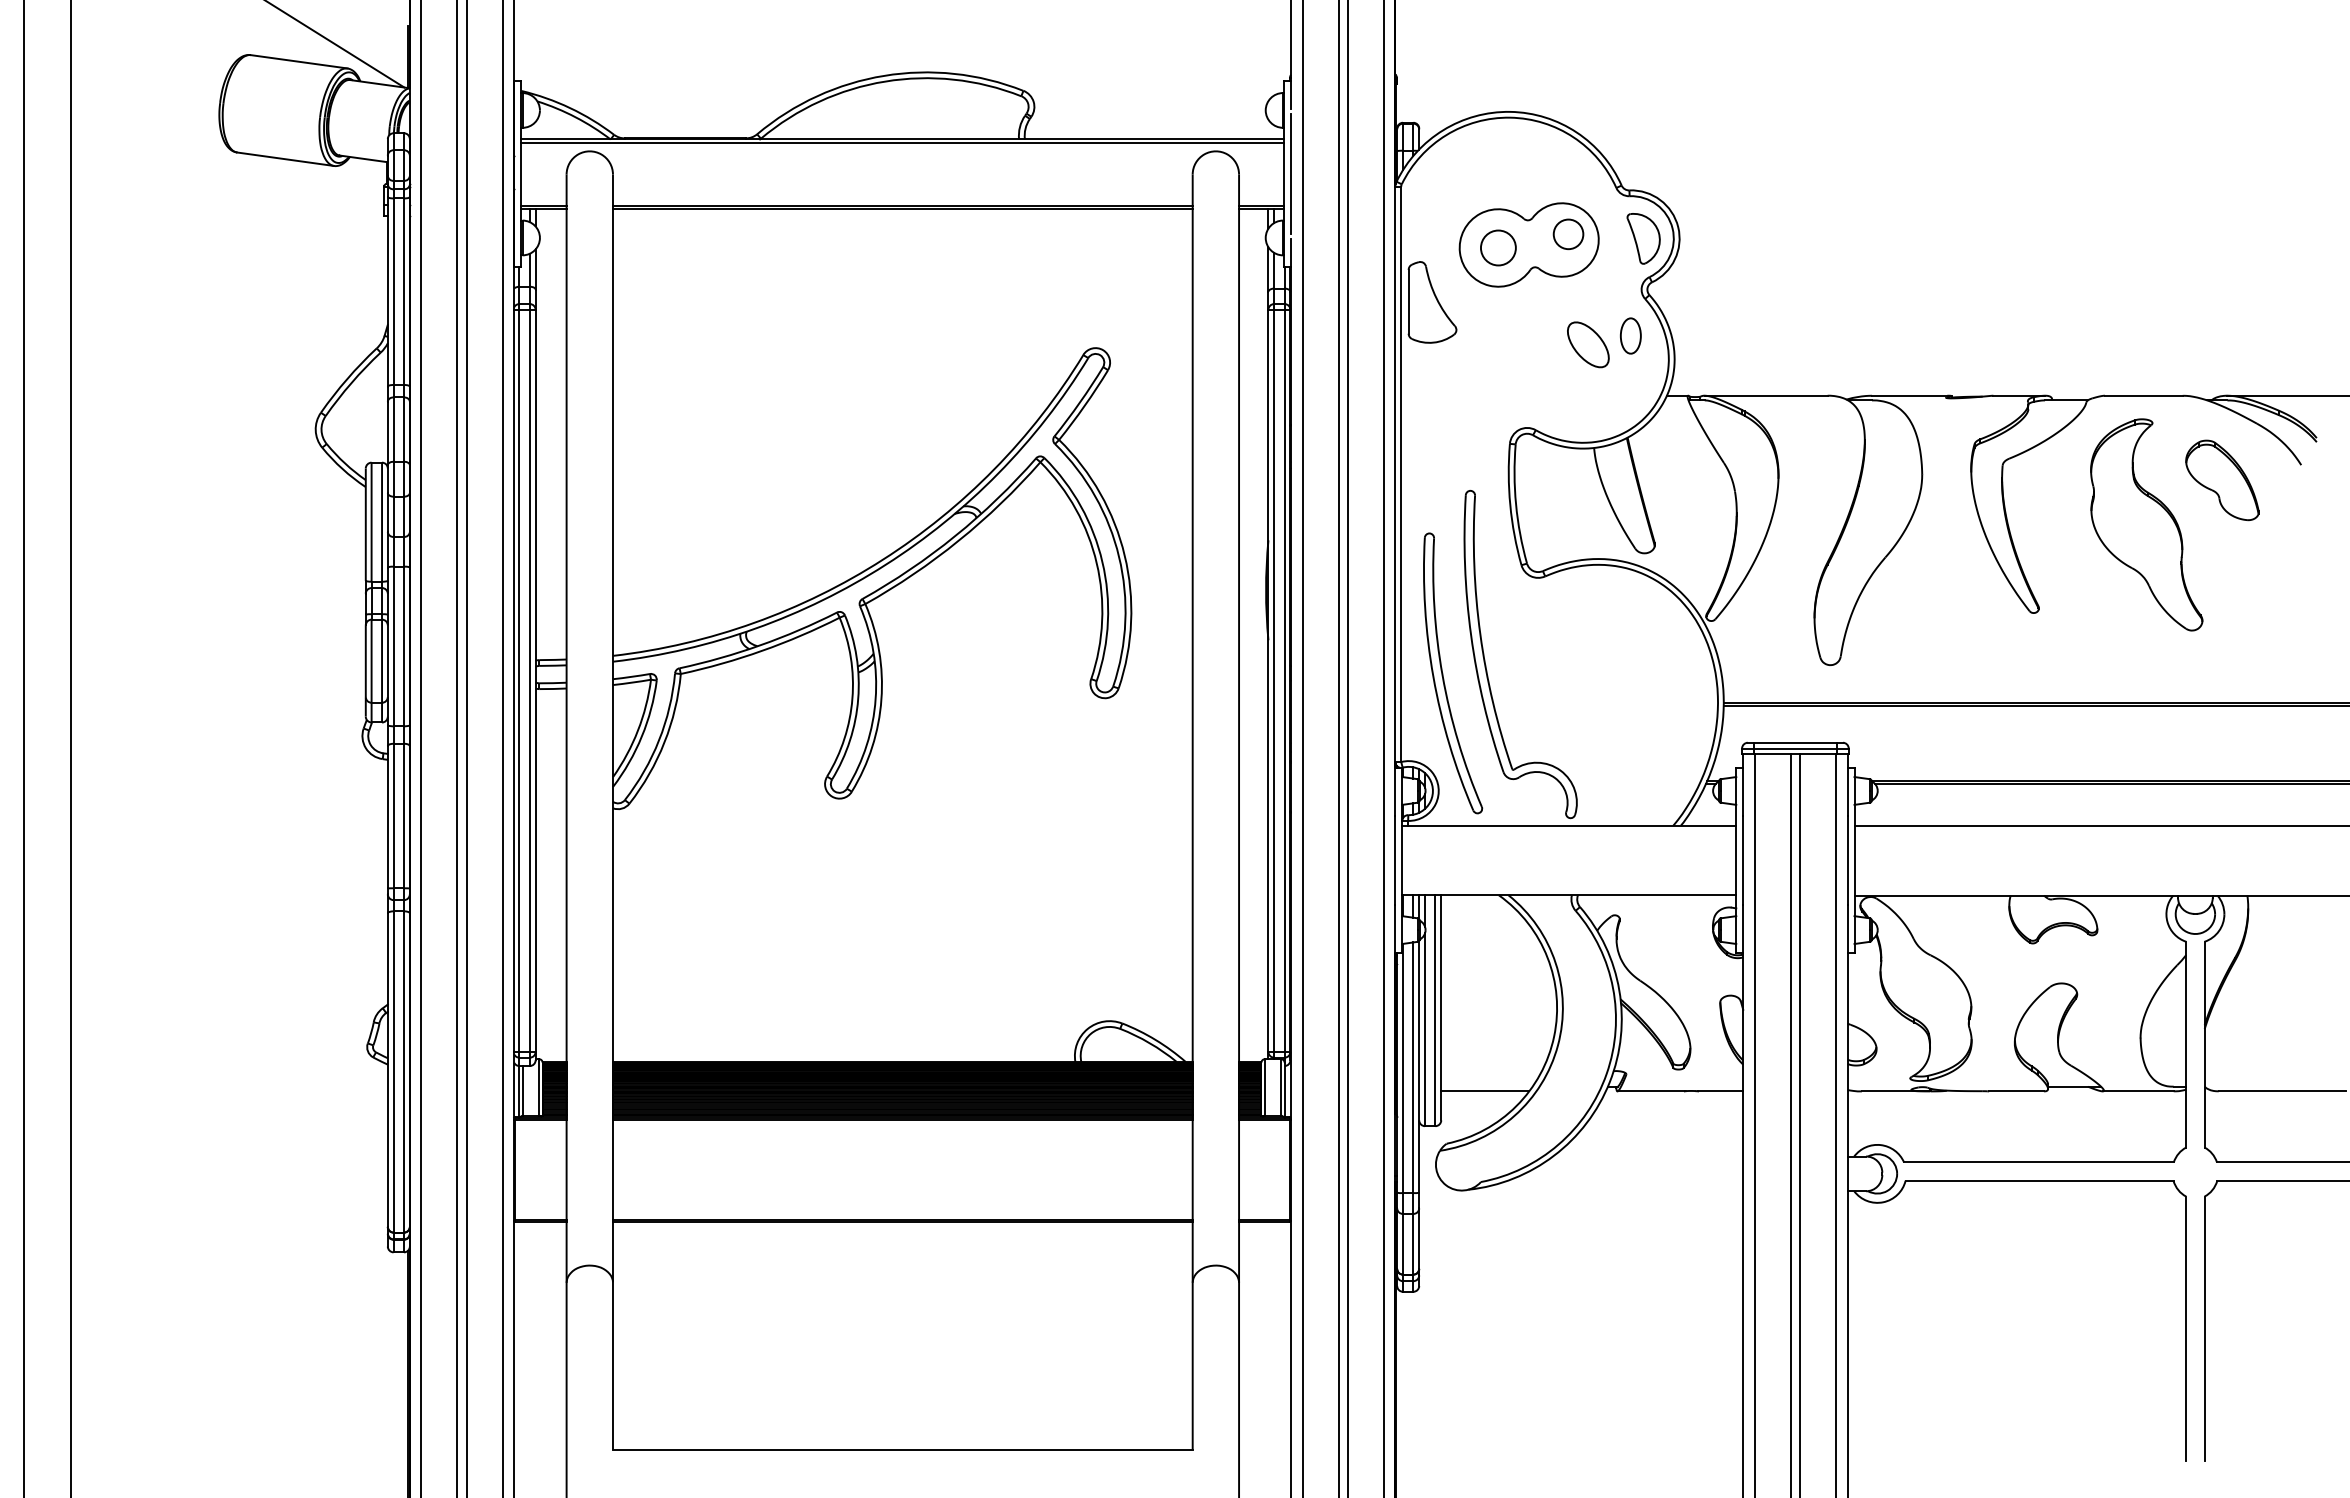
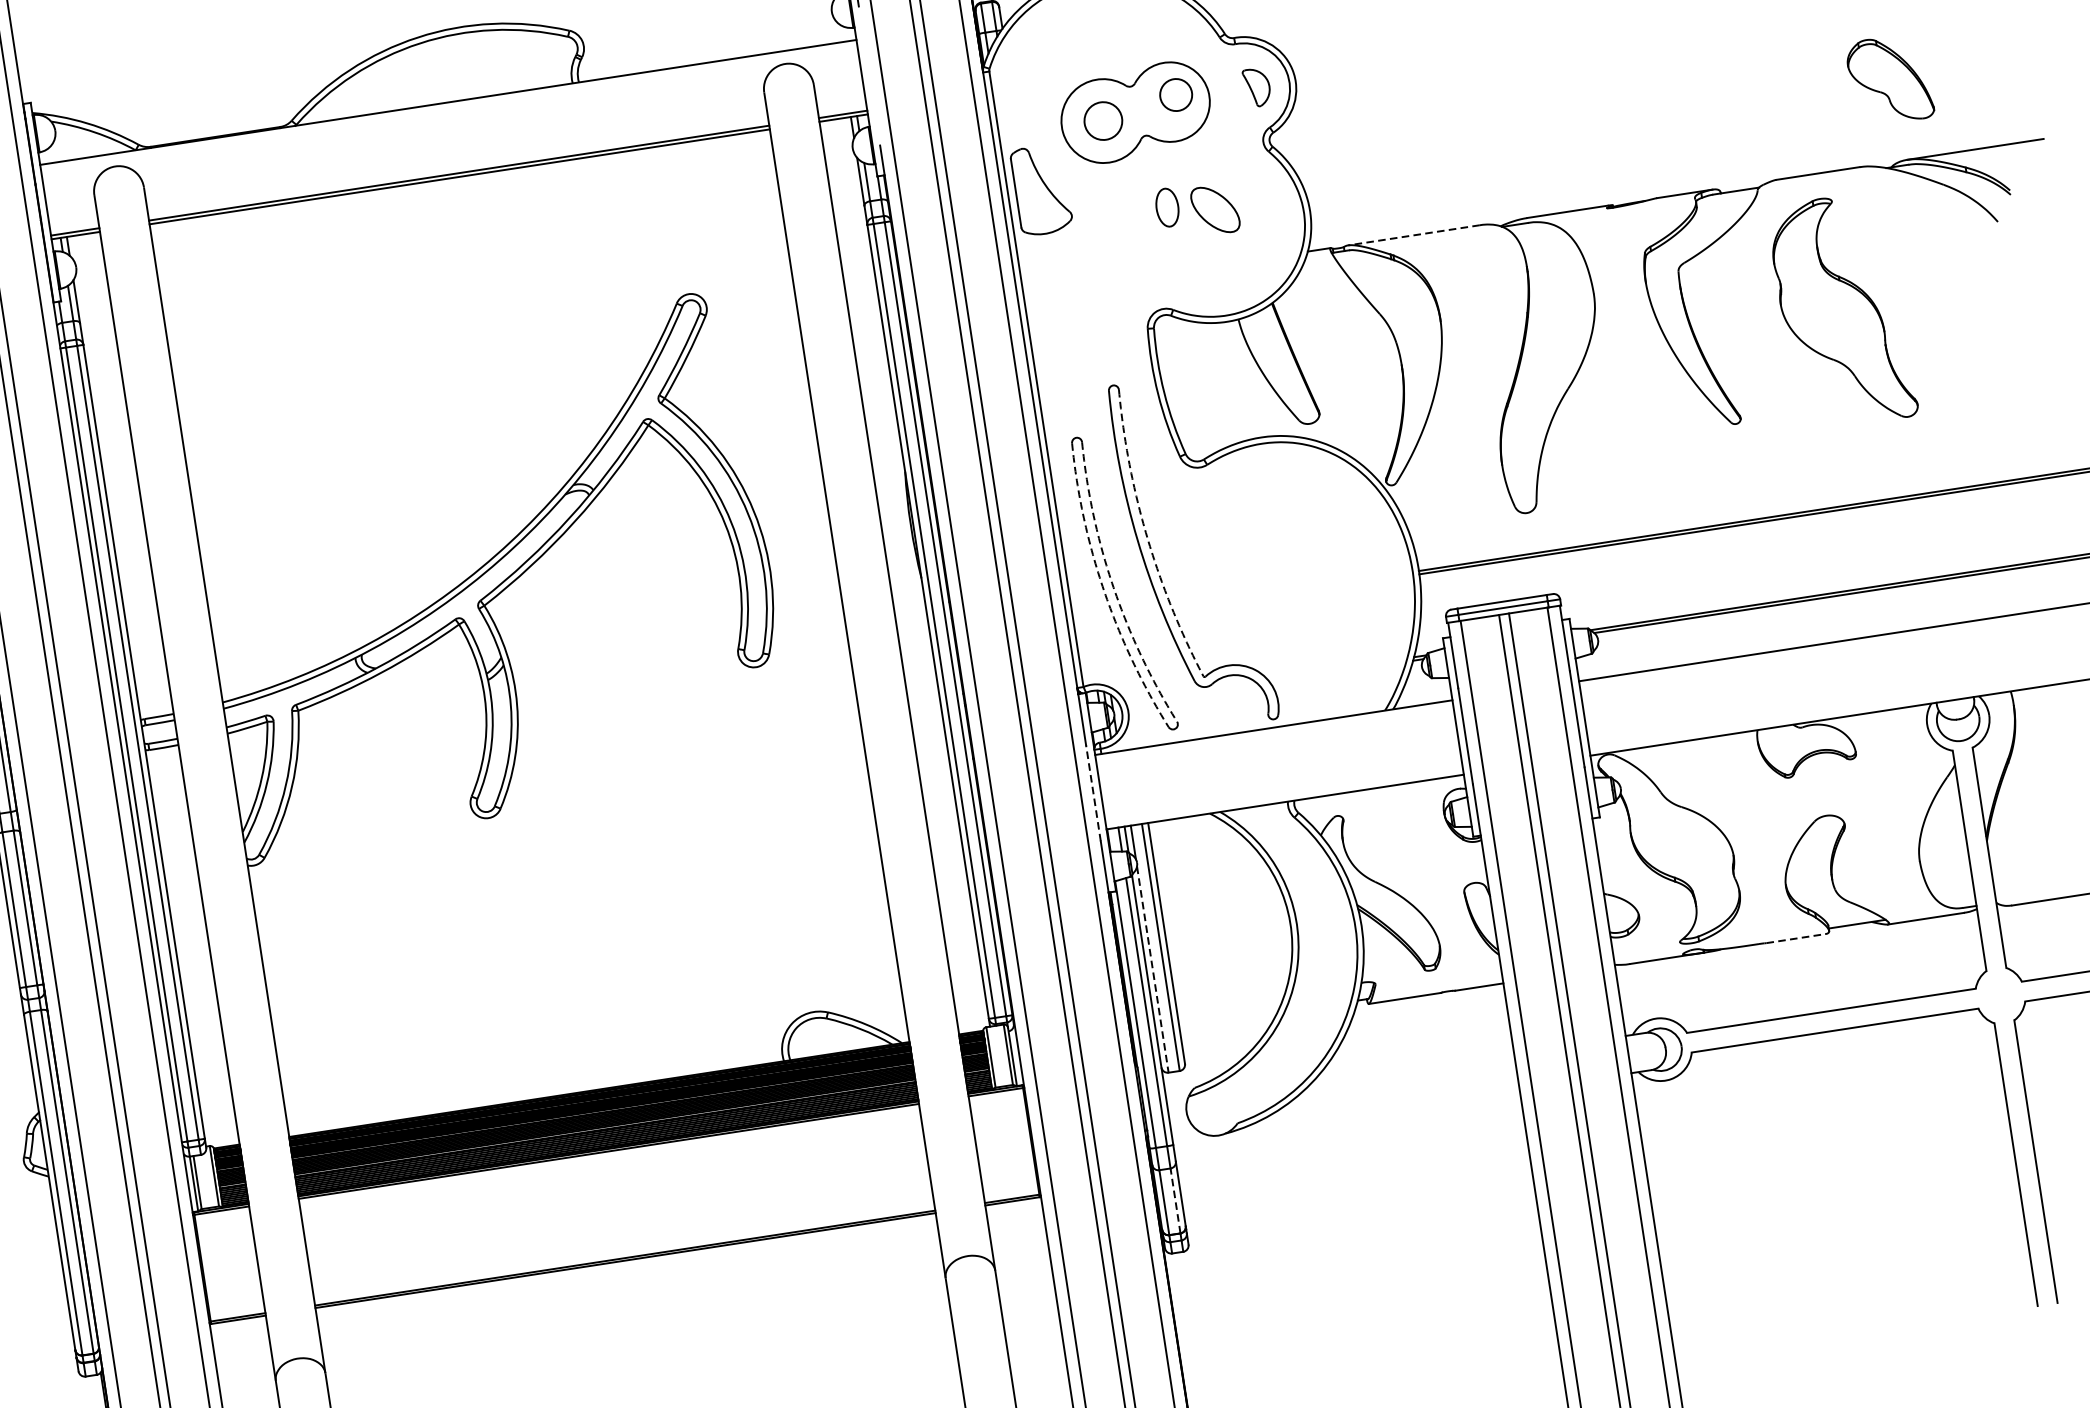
line: (902, 142) -> (448, 105), removed
line: (1291, 174) -> (869, 76), removed
part: (1643, 238) -> (1257, 87), size x0.7
part: (1630, 335) -> (1167, 207), moved
line: (1765, 395) -> (1413, 235), solid -> dashed
part: (2222, 480) -> (1889, 80), moved
arc: (1480, 634) -> (1147, 537), solid -> dashed
arc: (1442, 675) -> (1113, 587), solid -> dashed
arc: (1433, 676) -> (1104, 590), solid -> dashed
line: (1395, 860) -> (1093, 793), solid -> dashed
line: (1425, 1030) -> (1153, 970), solid -> dashed
line: (1485, 1091) -> (1227, 1025), removed
line: (2017, 1091) -> (1796, 938), solid -> dashed
line: (1413, 1243) -> (1175, 1200), solid -> dashed

